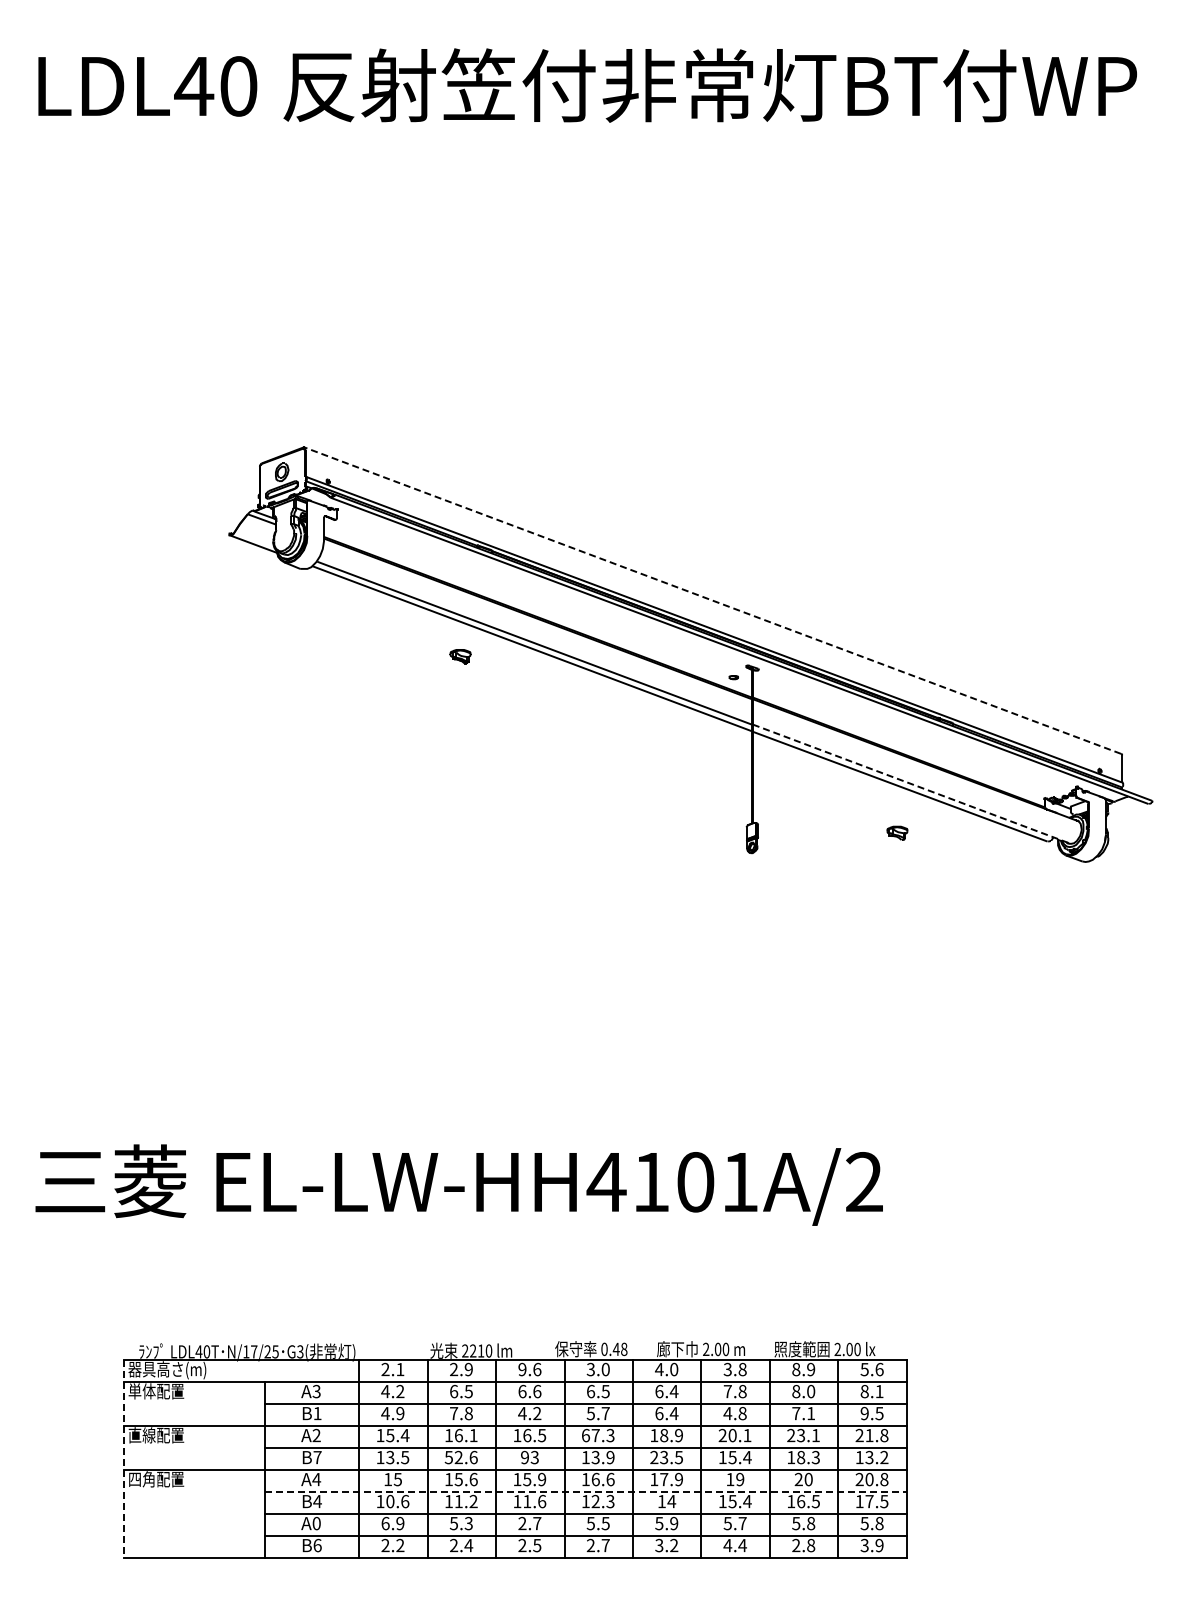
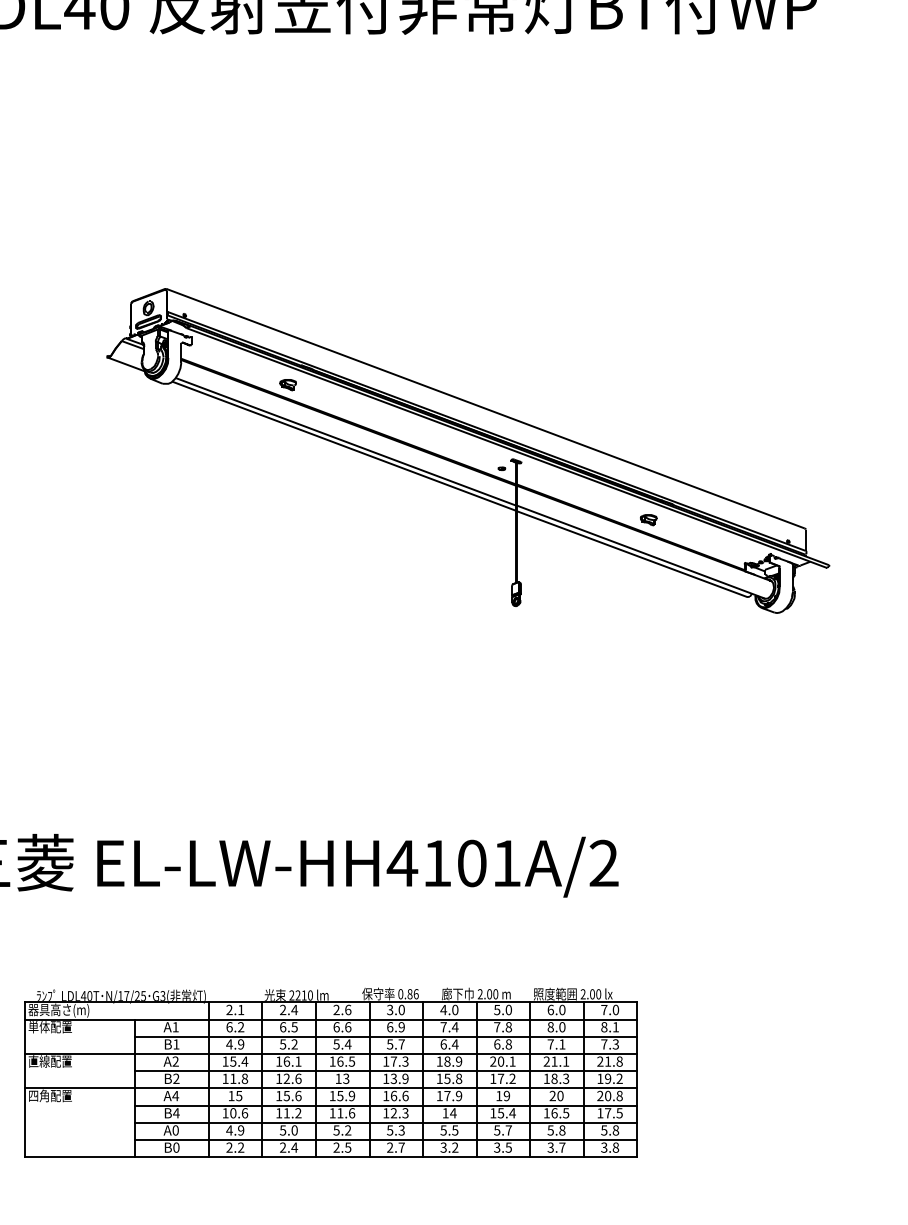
line: (712, 600) -> (485, 408), dashed -> solid
part: (460, 656) -> (288, 385), moved
line: (911, 784) -> (640, 552), dashed -> solid
part: (897, 832) -> (648, 519), moved
text: (619, 1349) -> (412, 994), 0.48 -> 0.86
text: (735, 1368) -> (503, 1009), 3.8 -> 5.0
text: (468, 1369) -> (294, 1009), 2.9 -> 2.4
text: (522, 1369) -> (336, 1009), 9.6 -> 2.6
text: (803, 1369) -> (556, 1009), 8.9 -> 6.0
text: (871, 1369) -> (609, 1009), 5.6 -> 7.0
text: (316, 1391) -> (175, 1027), A3 -> A1
text: (385, 1391) -> (229, 1027), 4.2 -> 6.2
text: (605, 1391) -> (401, 1027), 6.5 -> 6.9
text: (659, 1391) -> (443, 1027), 6.4 -> 7.4
text: (460, 1413) -> (288, 1044), 7.8 -> 5.2
text: (529, 1413) -> (342, 1044), 4.2 -> 5.4
text: (727, 1413) -> (496, 1044), 4.8 -> 6.8
text: (871, 1413) -> (609, 1044), 9.5 -> 7.3
text: (585, 1435) -> (385, 1061), 67.3 -> 17.3
text: (801, 1435) -> (554, 1061), 23.1 -> 21.1
text: (317, 1457) -> (176, 1078), B7 -> B2
text: (397, 1457) -> (238, 1078), 13.5 -> 11.8
text: (448, 1457) -> (278, 1078), 52.6 -> 12.6
text: (524, 1457) -> (338, 1078), 93 -> 13
text: (666, 1457) -> (449, 1078), 23.5 -> 15.8
text: (739, 1457) -> (506, 1078), 15.4 -> 17.2
text: (869, 1457) -> (608, 1078), 13.2 -> 19.2
line: (124, 1458) -> (25, 1079), dashed -> solid
line: (586, 1491) -> (386, 1105), dashed -> solid
text: (605, 1522) -> (401, 1129), 5.5 -> 5.3
text: (385, 1523) -> (229, 1130), 6.9 -> 4.9
text: (468, 1523) -> (294, 1130), 5.3 -> 5.0
text: (529, 1523) -> (342, 1130), 2.7 -> 5.2
text: (674, 1523) -> (455, 1130), 5.9 -> 5.5
text: (317, 1545) -> (176, 1147), B6 -> B0
text: (734, 1545) -> (502, 1147), 4.4 -> 3.5
text: (803, 1545) -> (556, 1147), 2.8 -> 3.7
text: (879, 1545) -> (615, 1147), 3.9 -> 3.8

